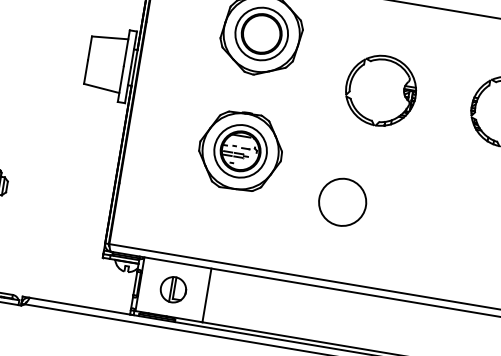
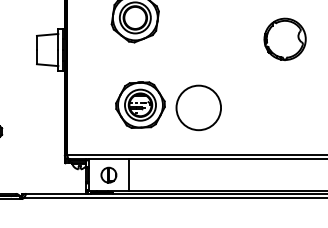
part: (379, 90) -> (209, 39), removed
part: (240, 150) -> (140, 104), moved
circle: (342, 201) -> (198, 107), size x1.6

